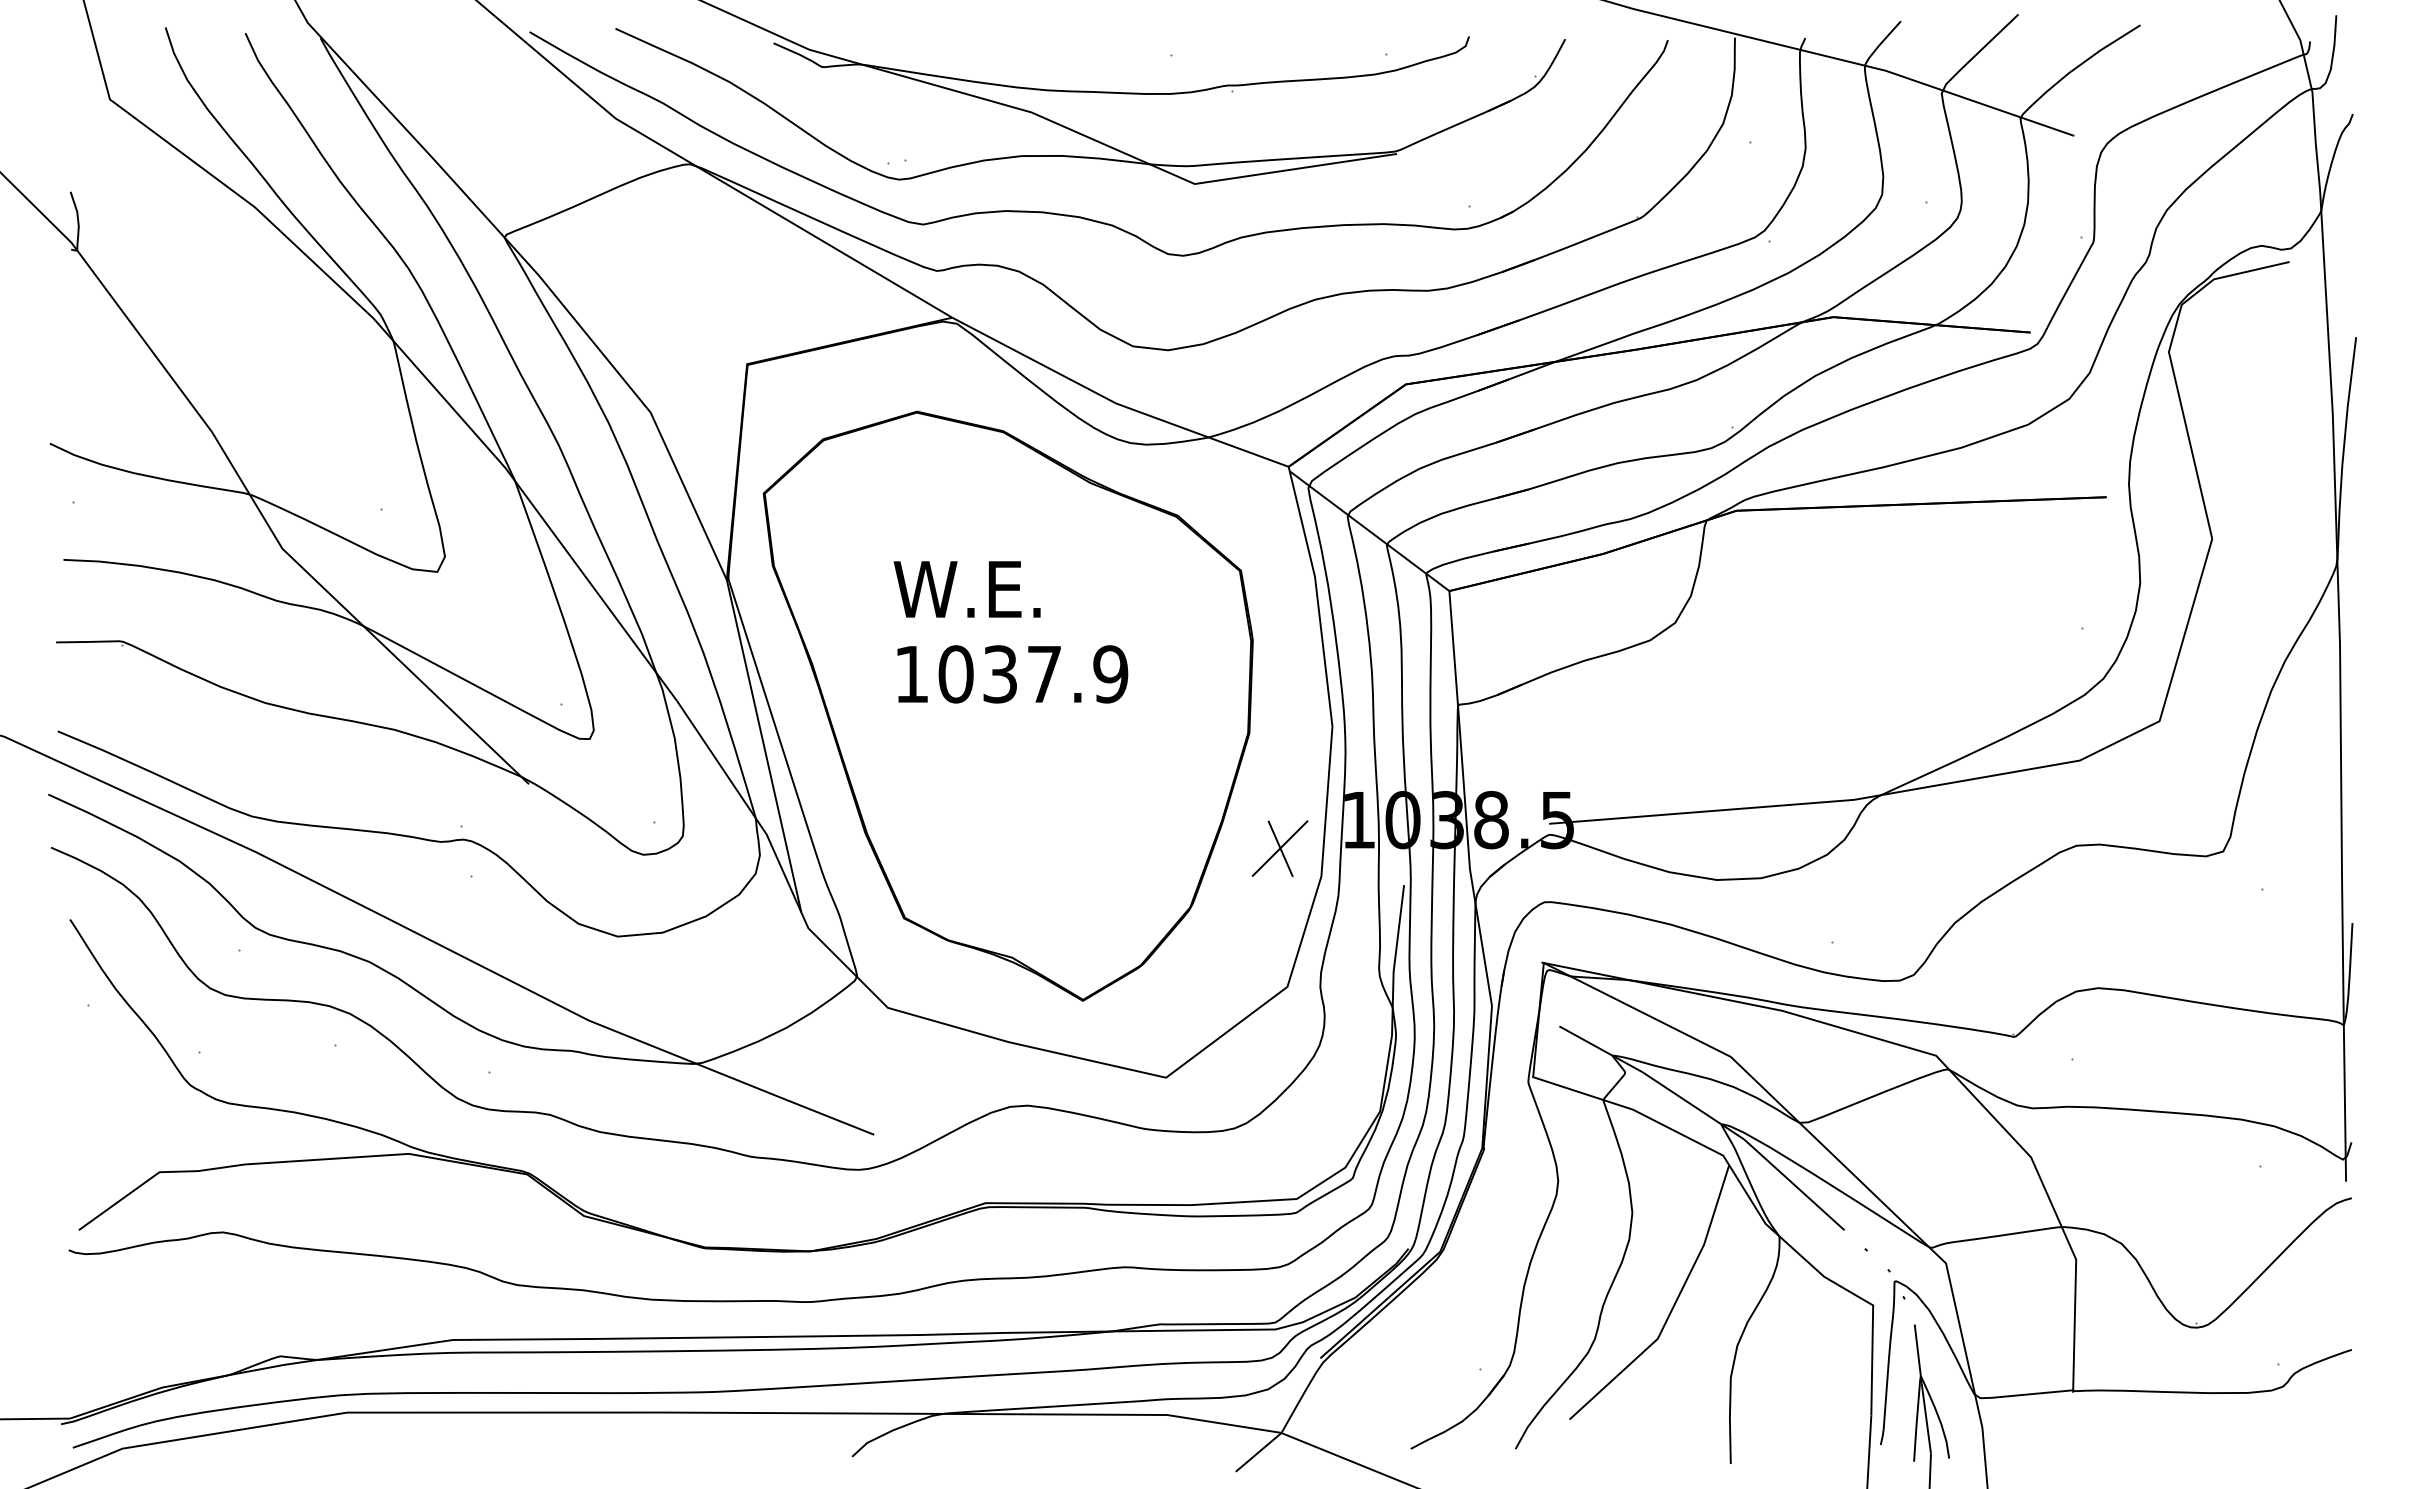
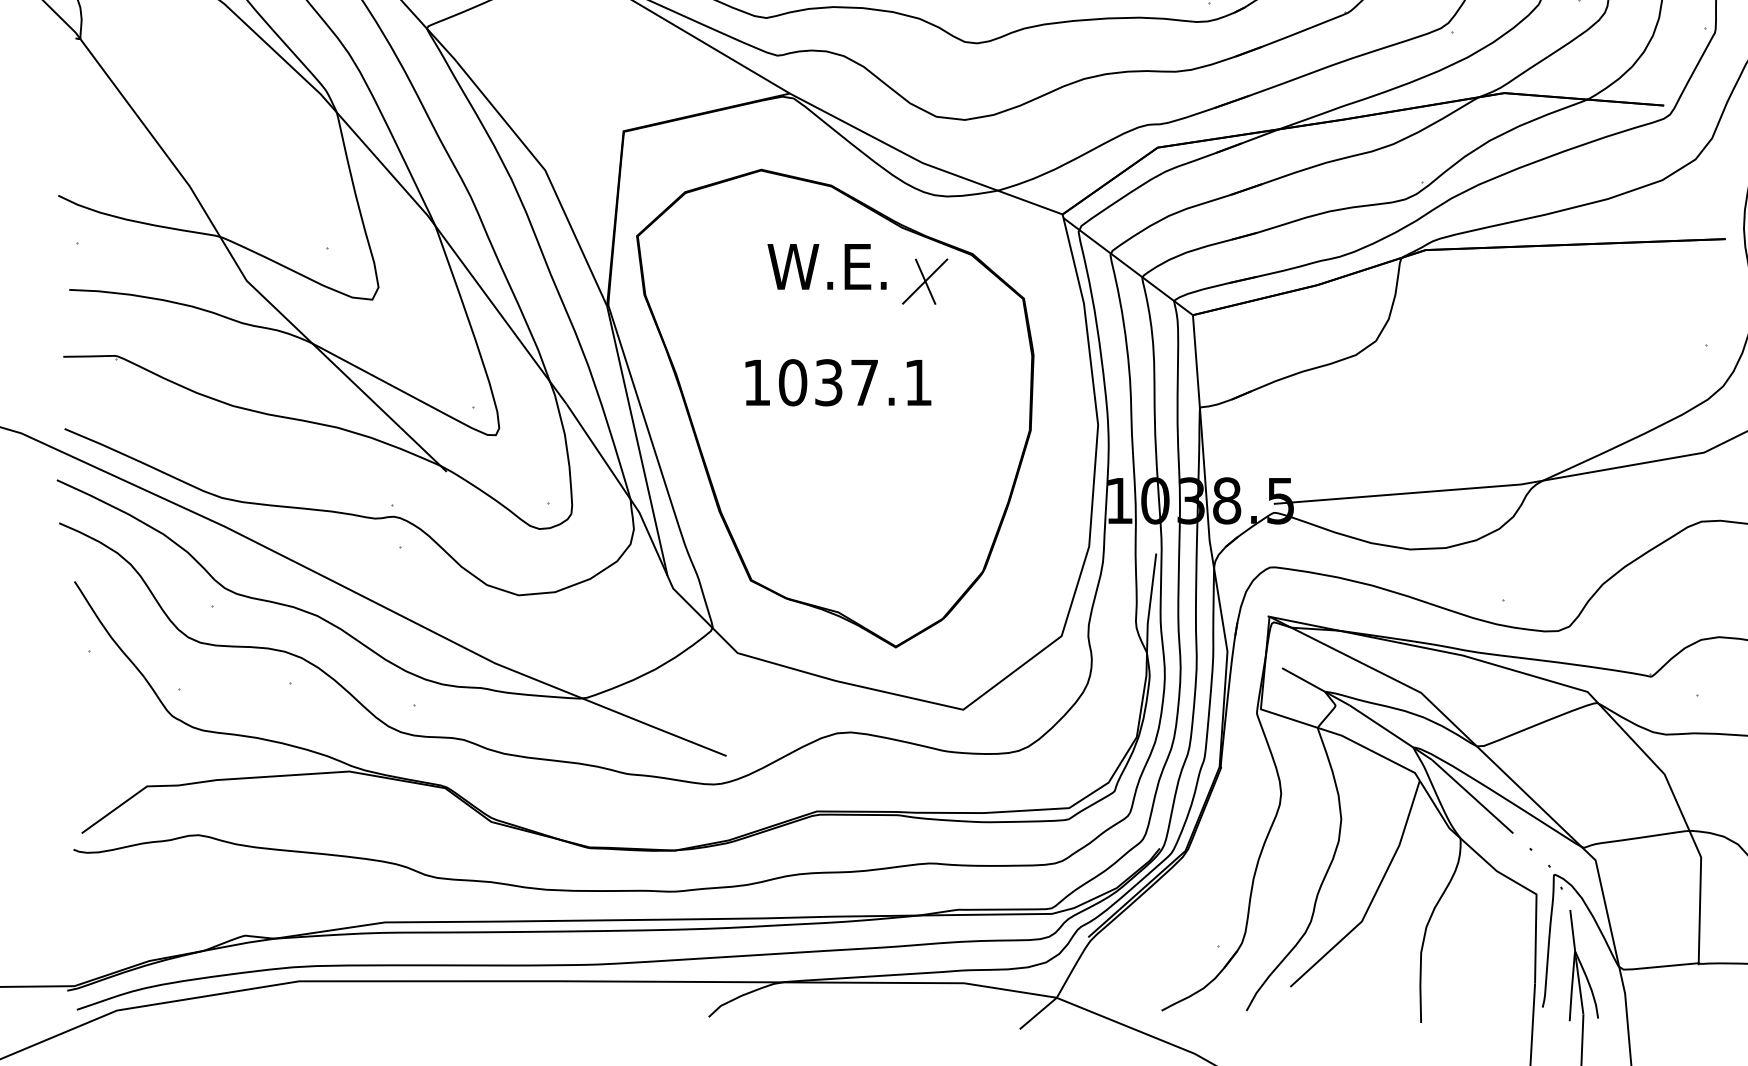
text: (966, 589) -> (826, 266), moved
text: (1110, 674) -> (918, 382), 1037.9 -> 1037.1
part: (1279, 848) -> (924, 281), moved

